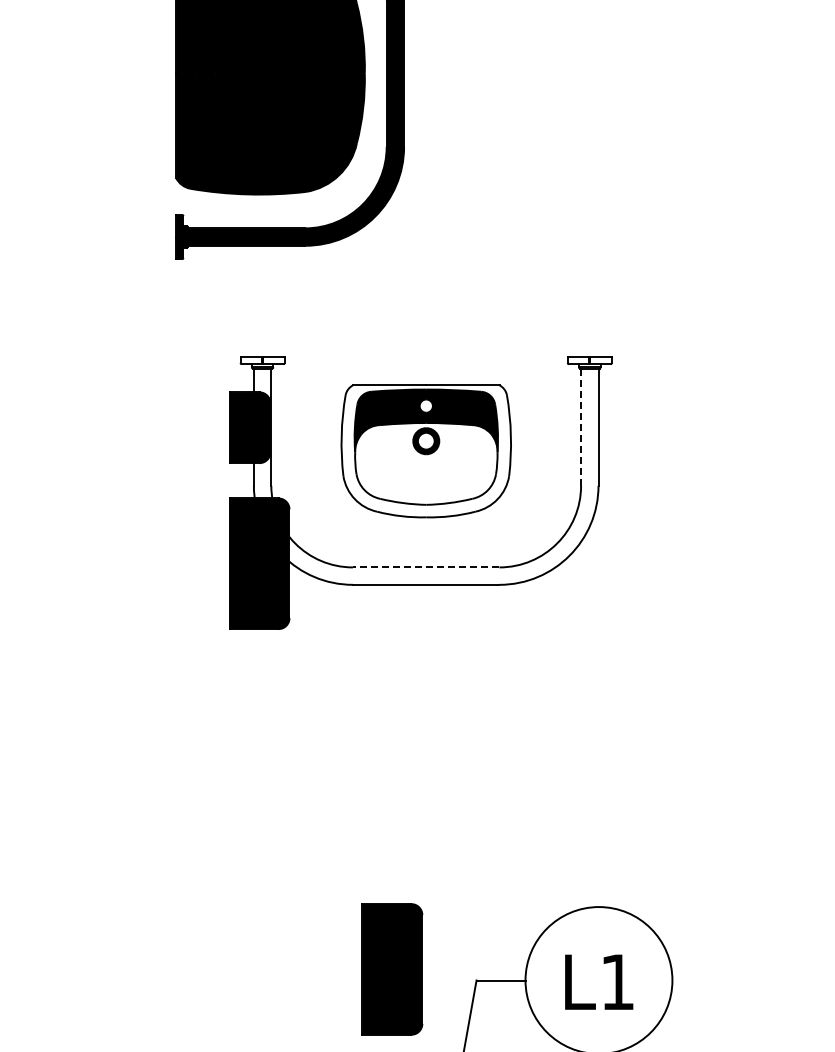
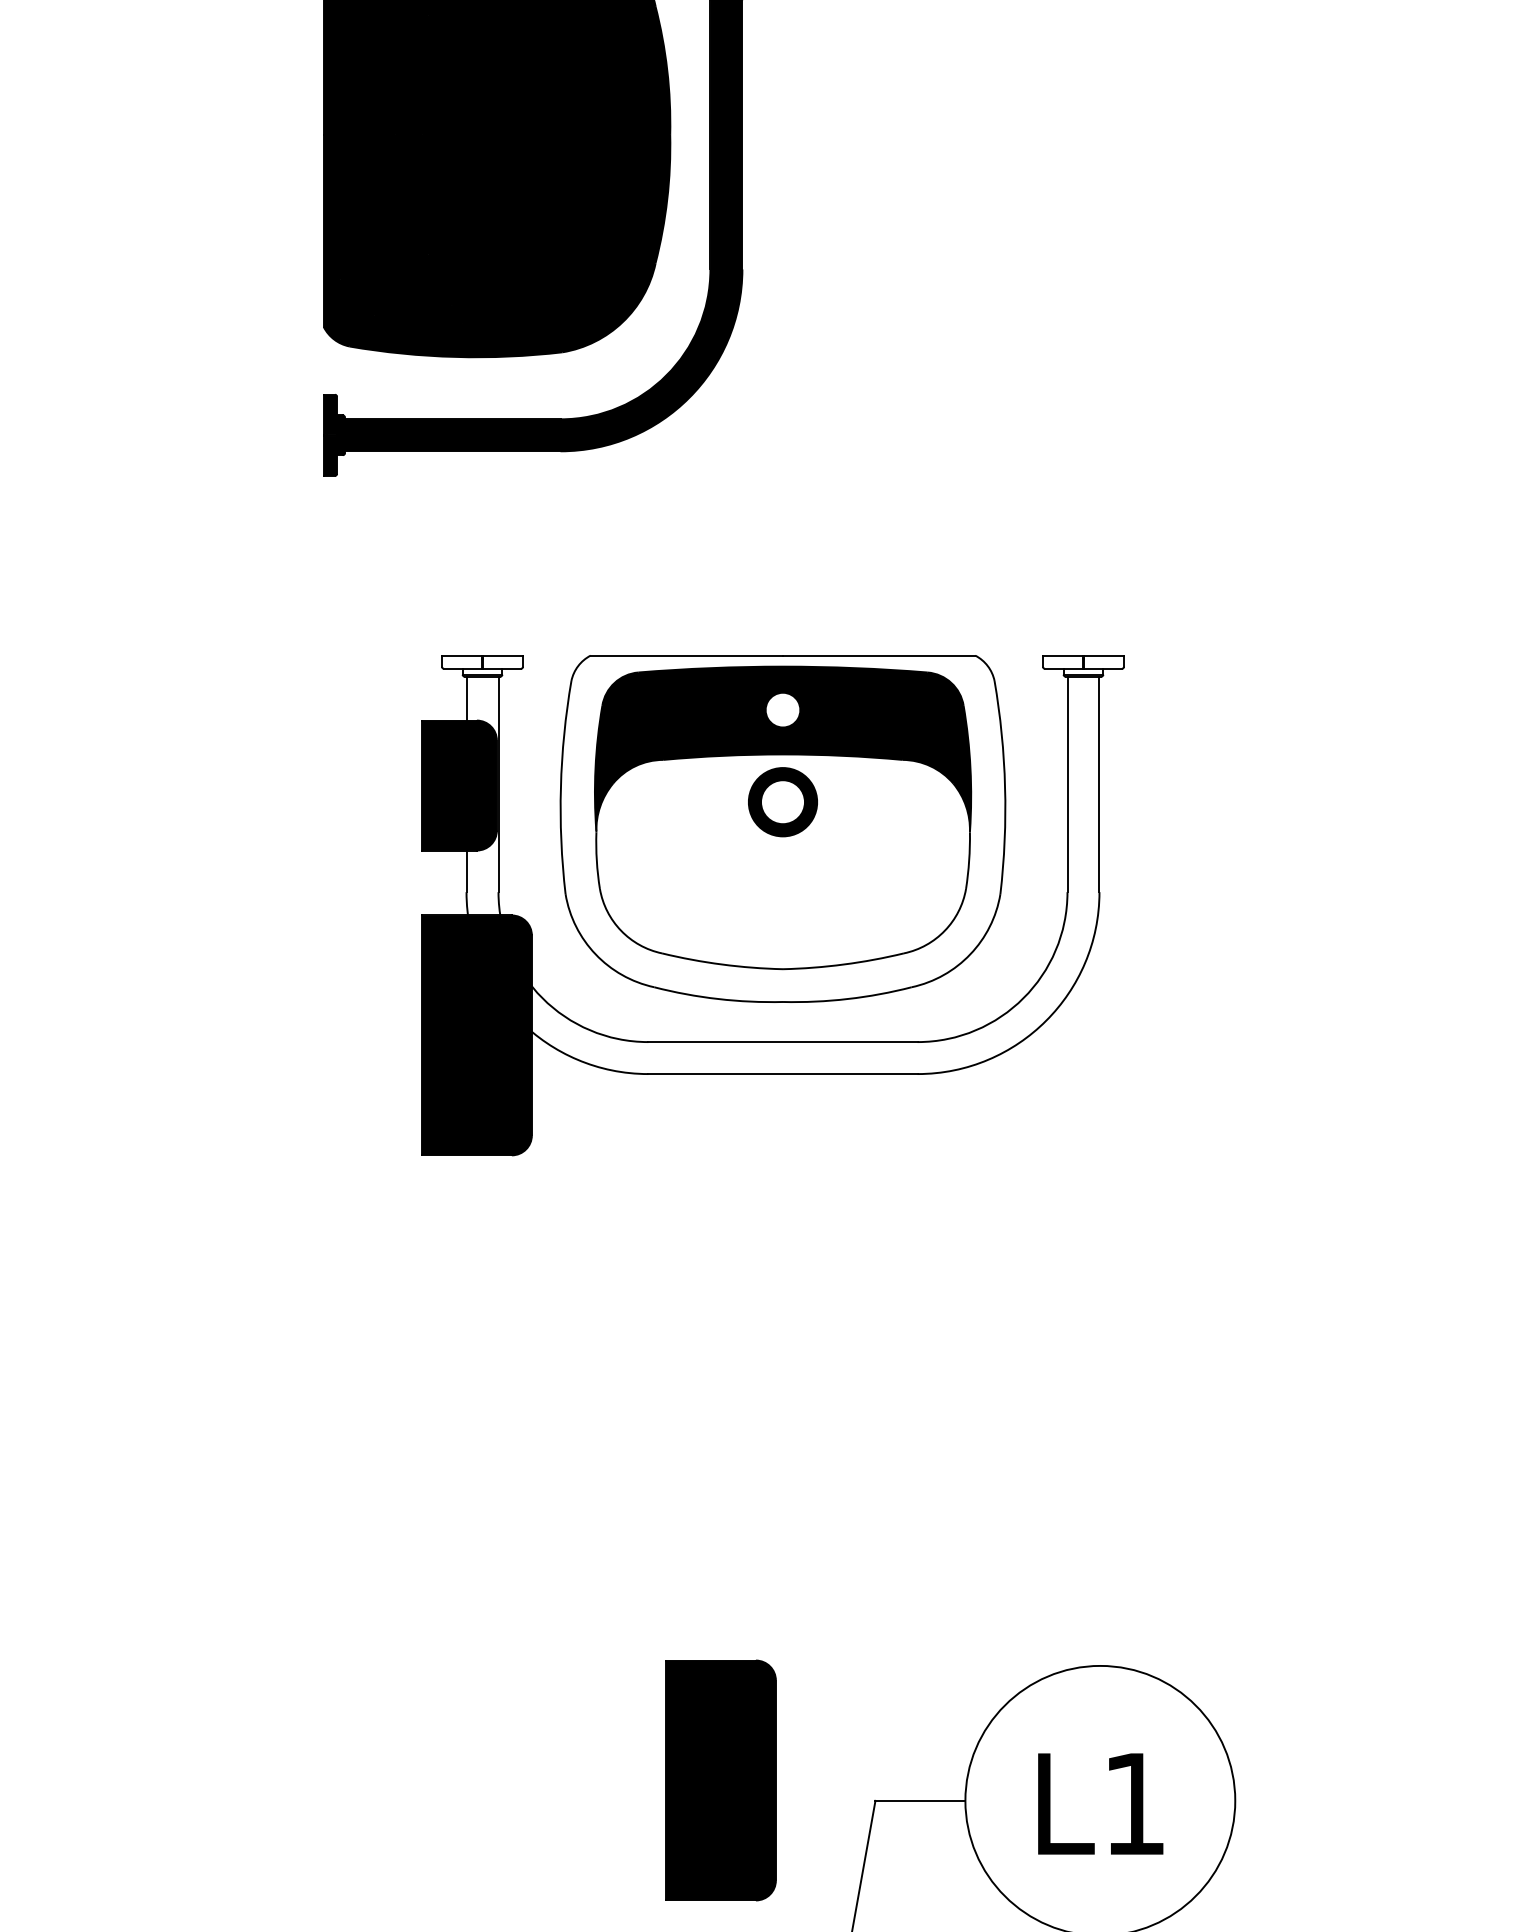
line: (581, 427) -> (1068, 785), dashed -> solid
part: (426, 451) -> (783, 829), size x1.43
line: (425, 567) -> (781, 1042), dashed -> solid

